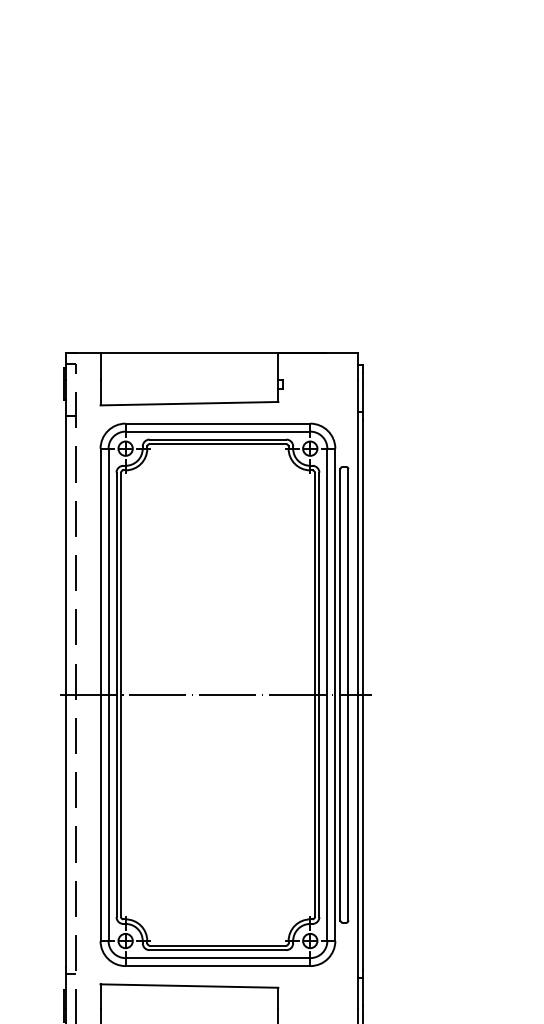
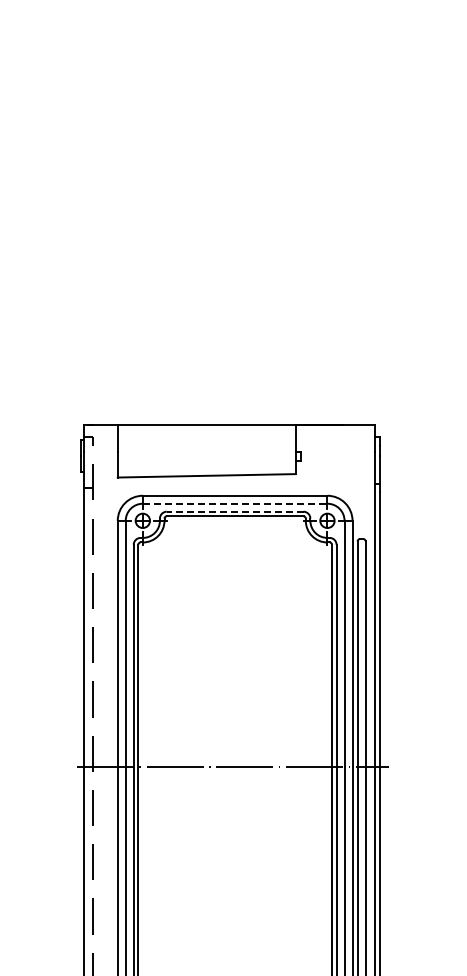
line: (218, 431) -> (235, 503), solid -> dashed
line: (217, 439) -> (234, 511), solid -> dashed

